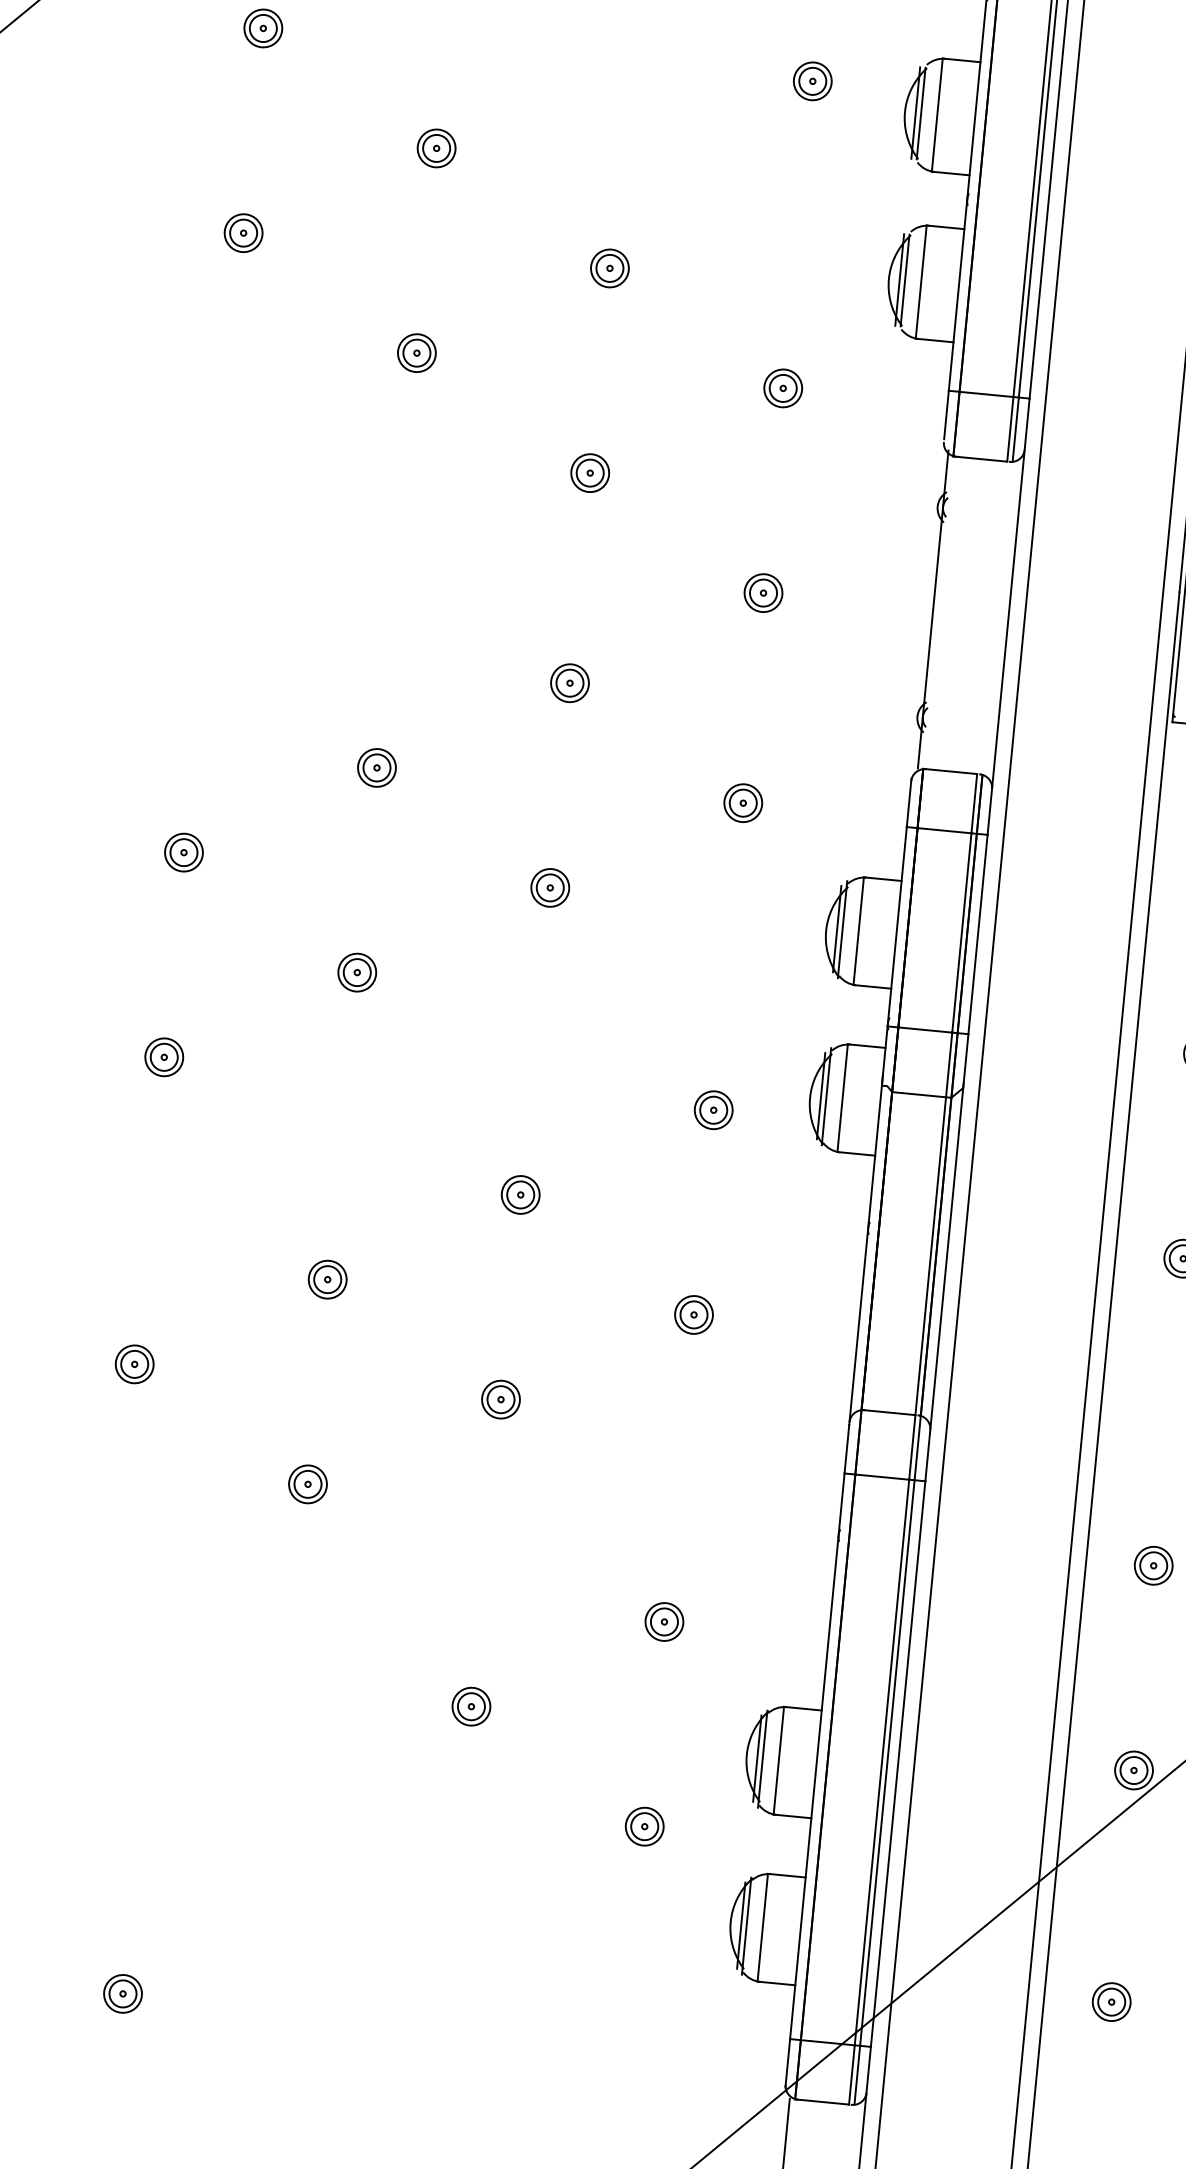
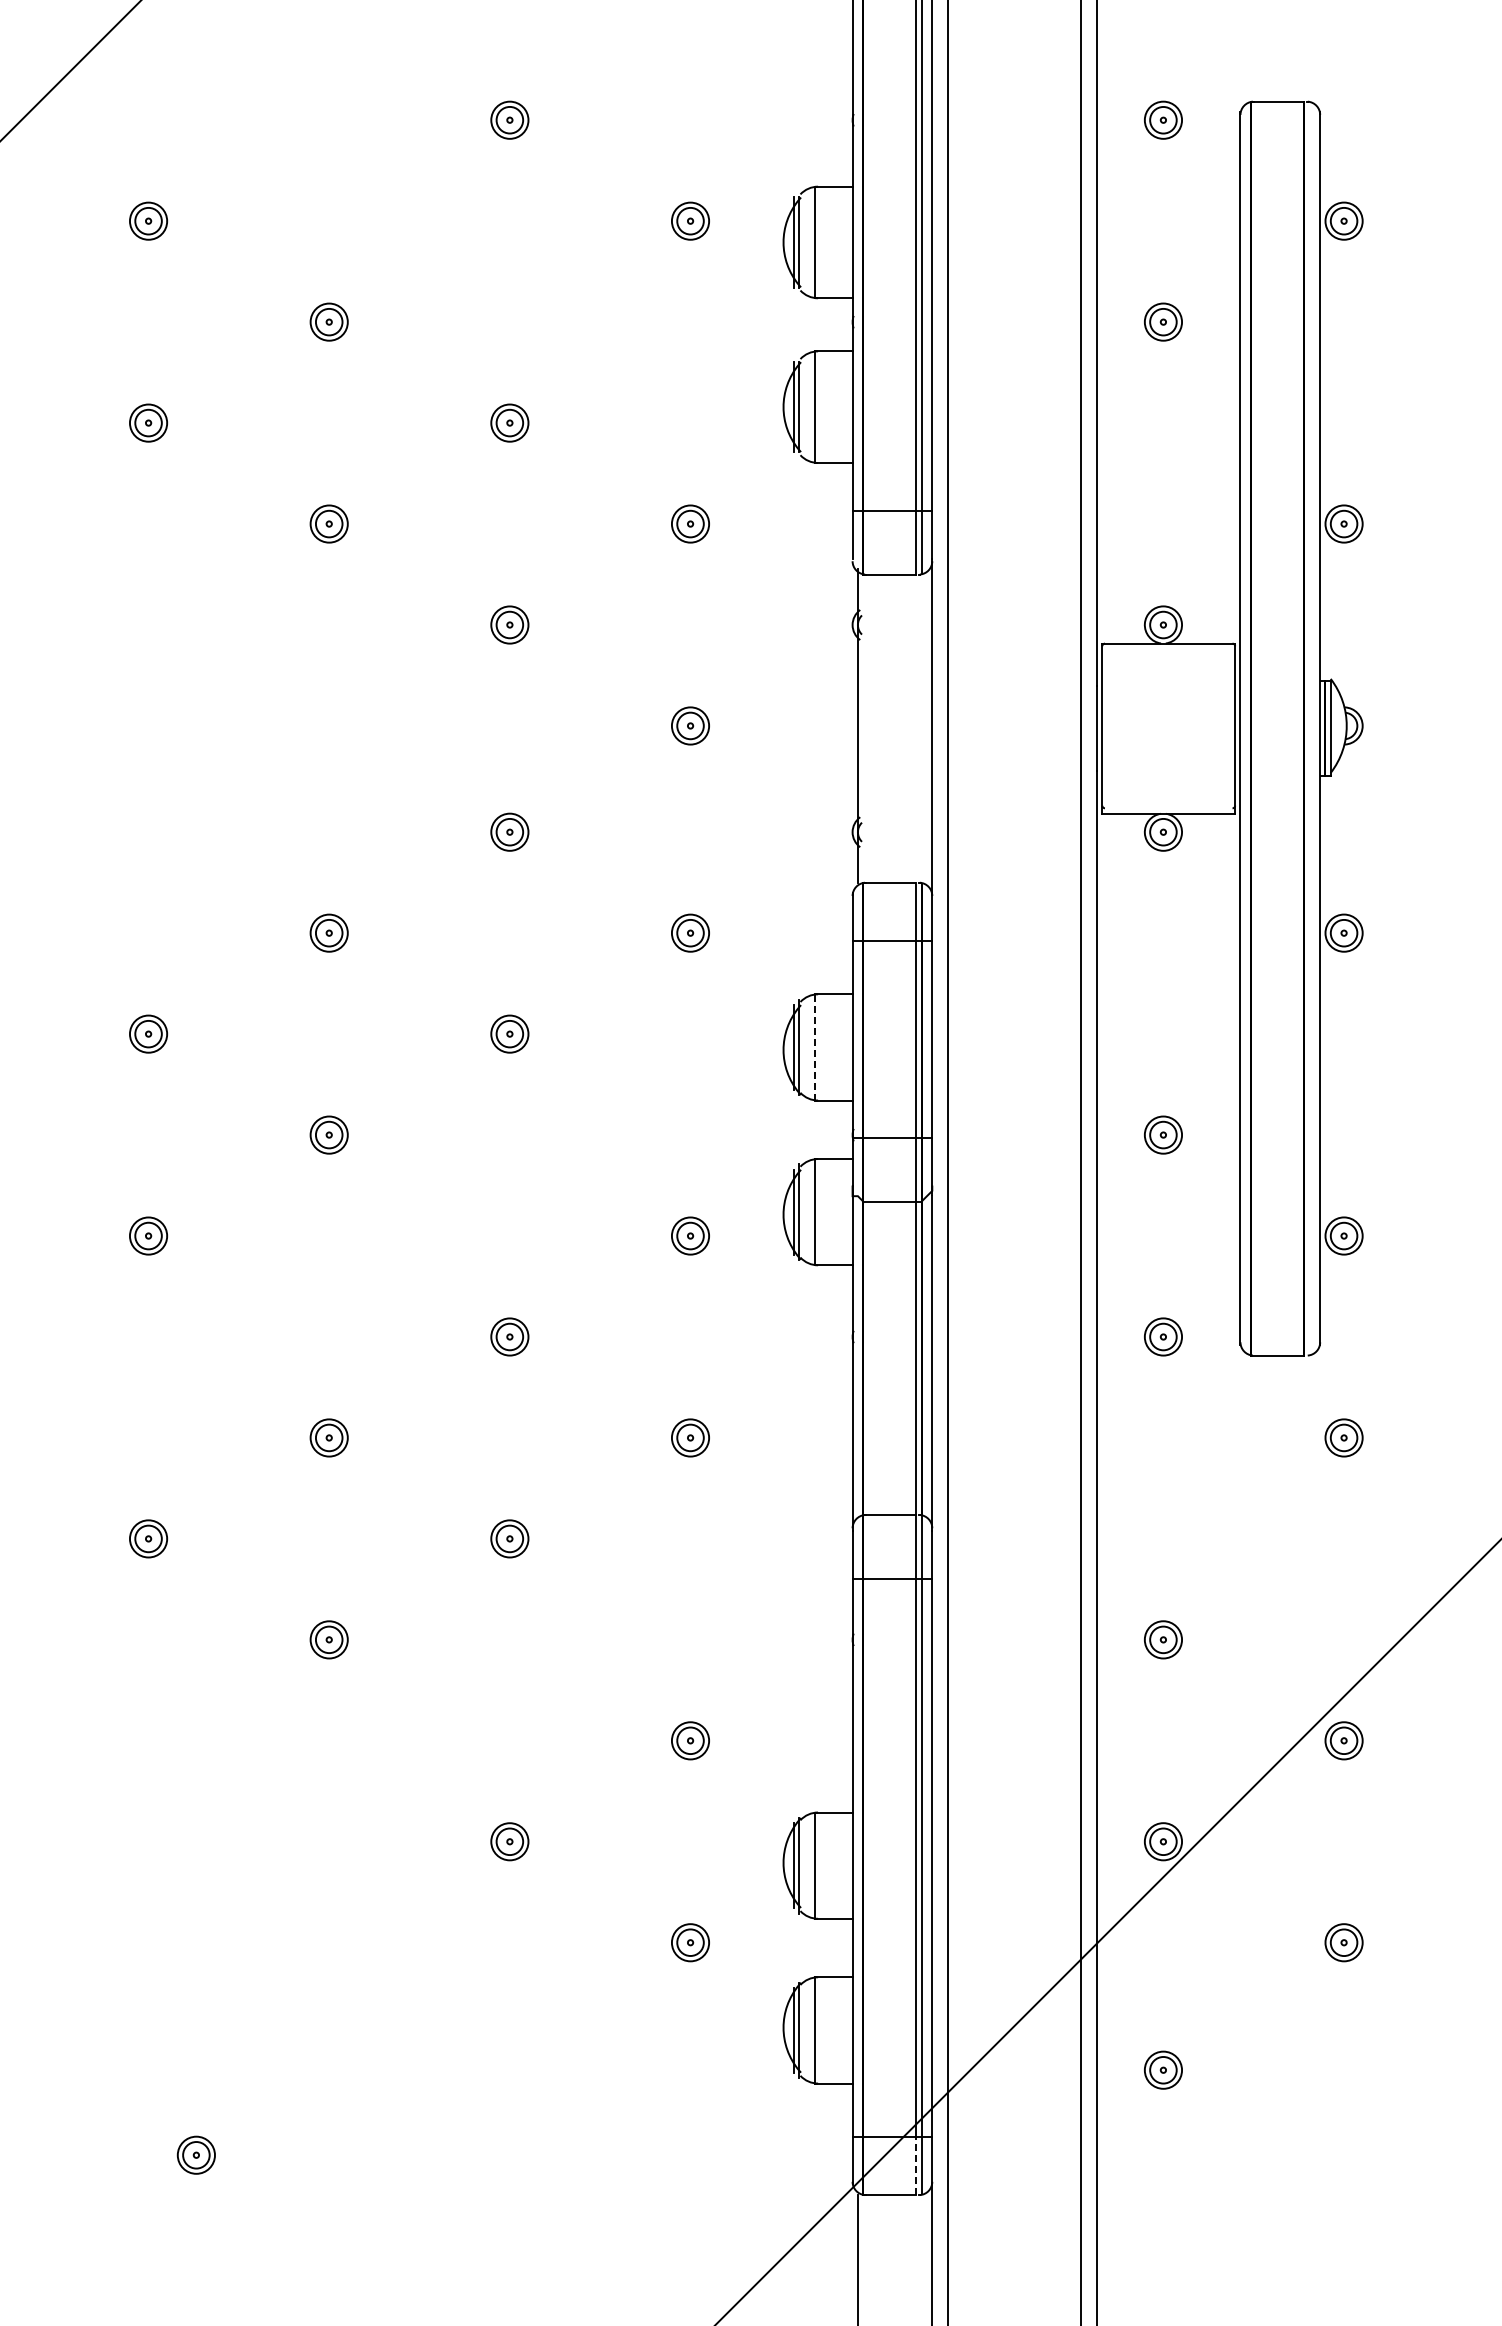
line: (858, 930) -> (815, 1046), solid -> dashed
line: (852, 2074) -> (916, 2165), solid -> dashed

